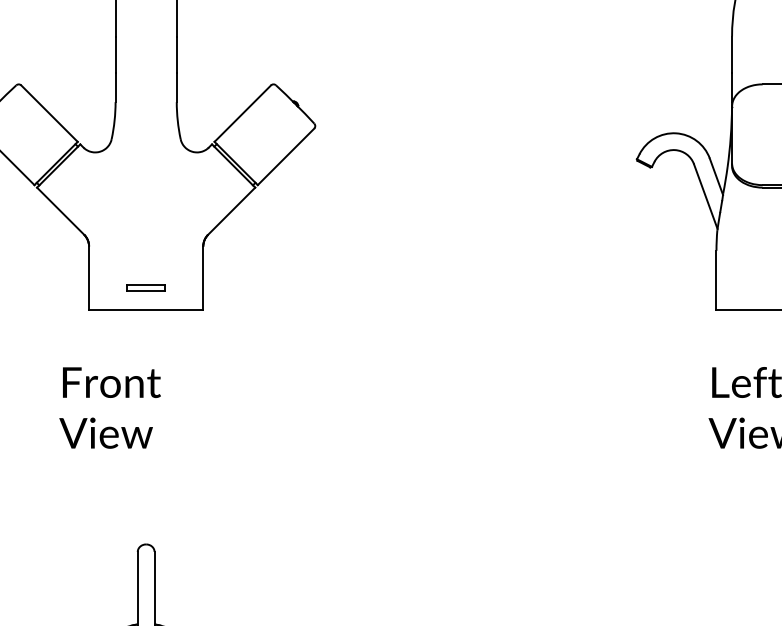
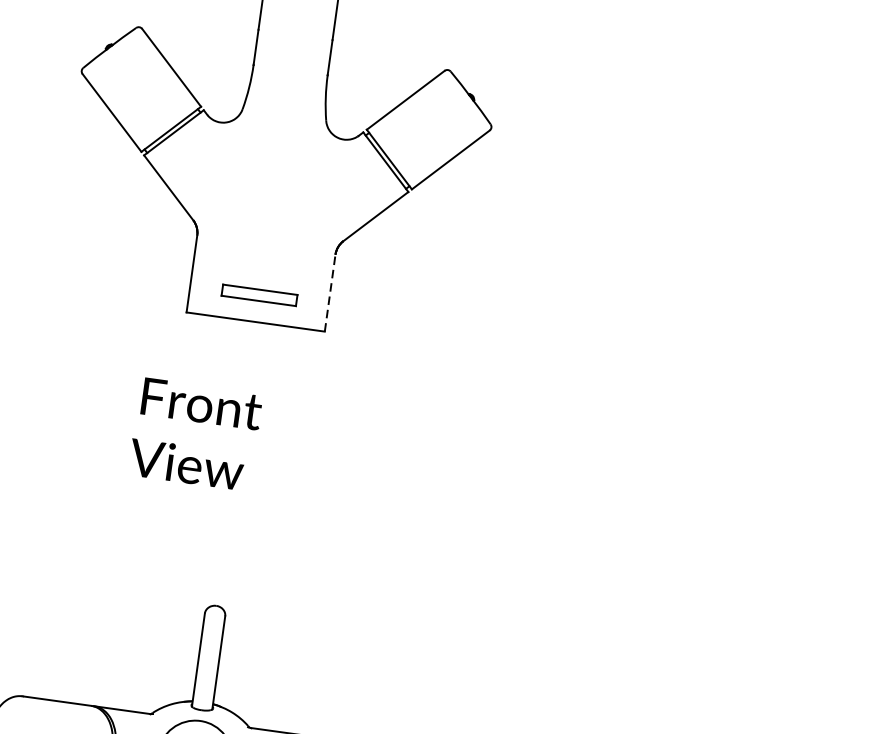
line: (203, 278) -> (330, 293), solid -> dashed
part: (145, 287) -> (258, 294), size x1.6

